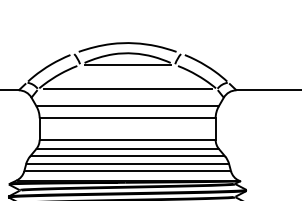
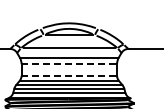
line: (126, 118) -> (68, 64), solid -> dashed
line: (126, 139) -> (68, 75), solid -> dashed

